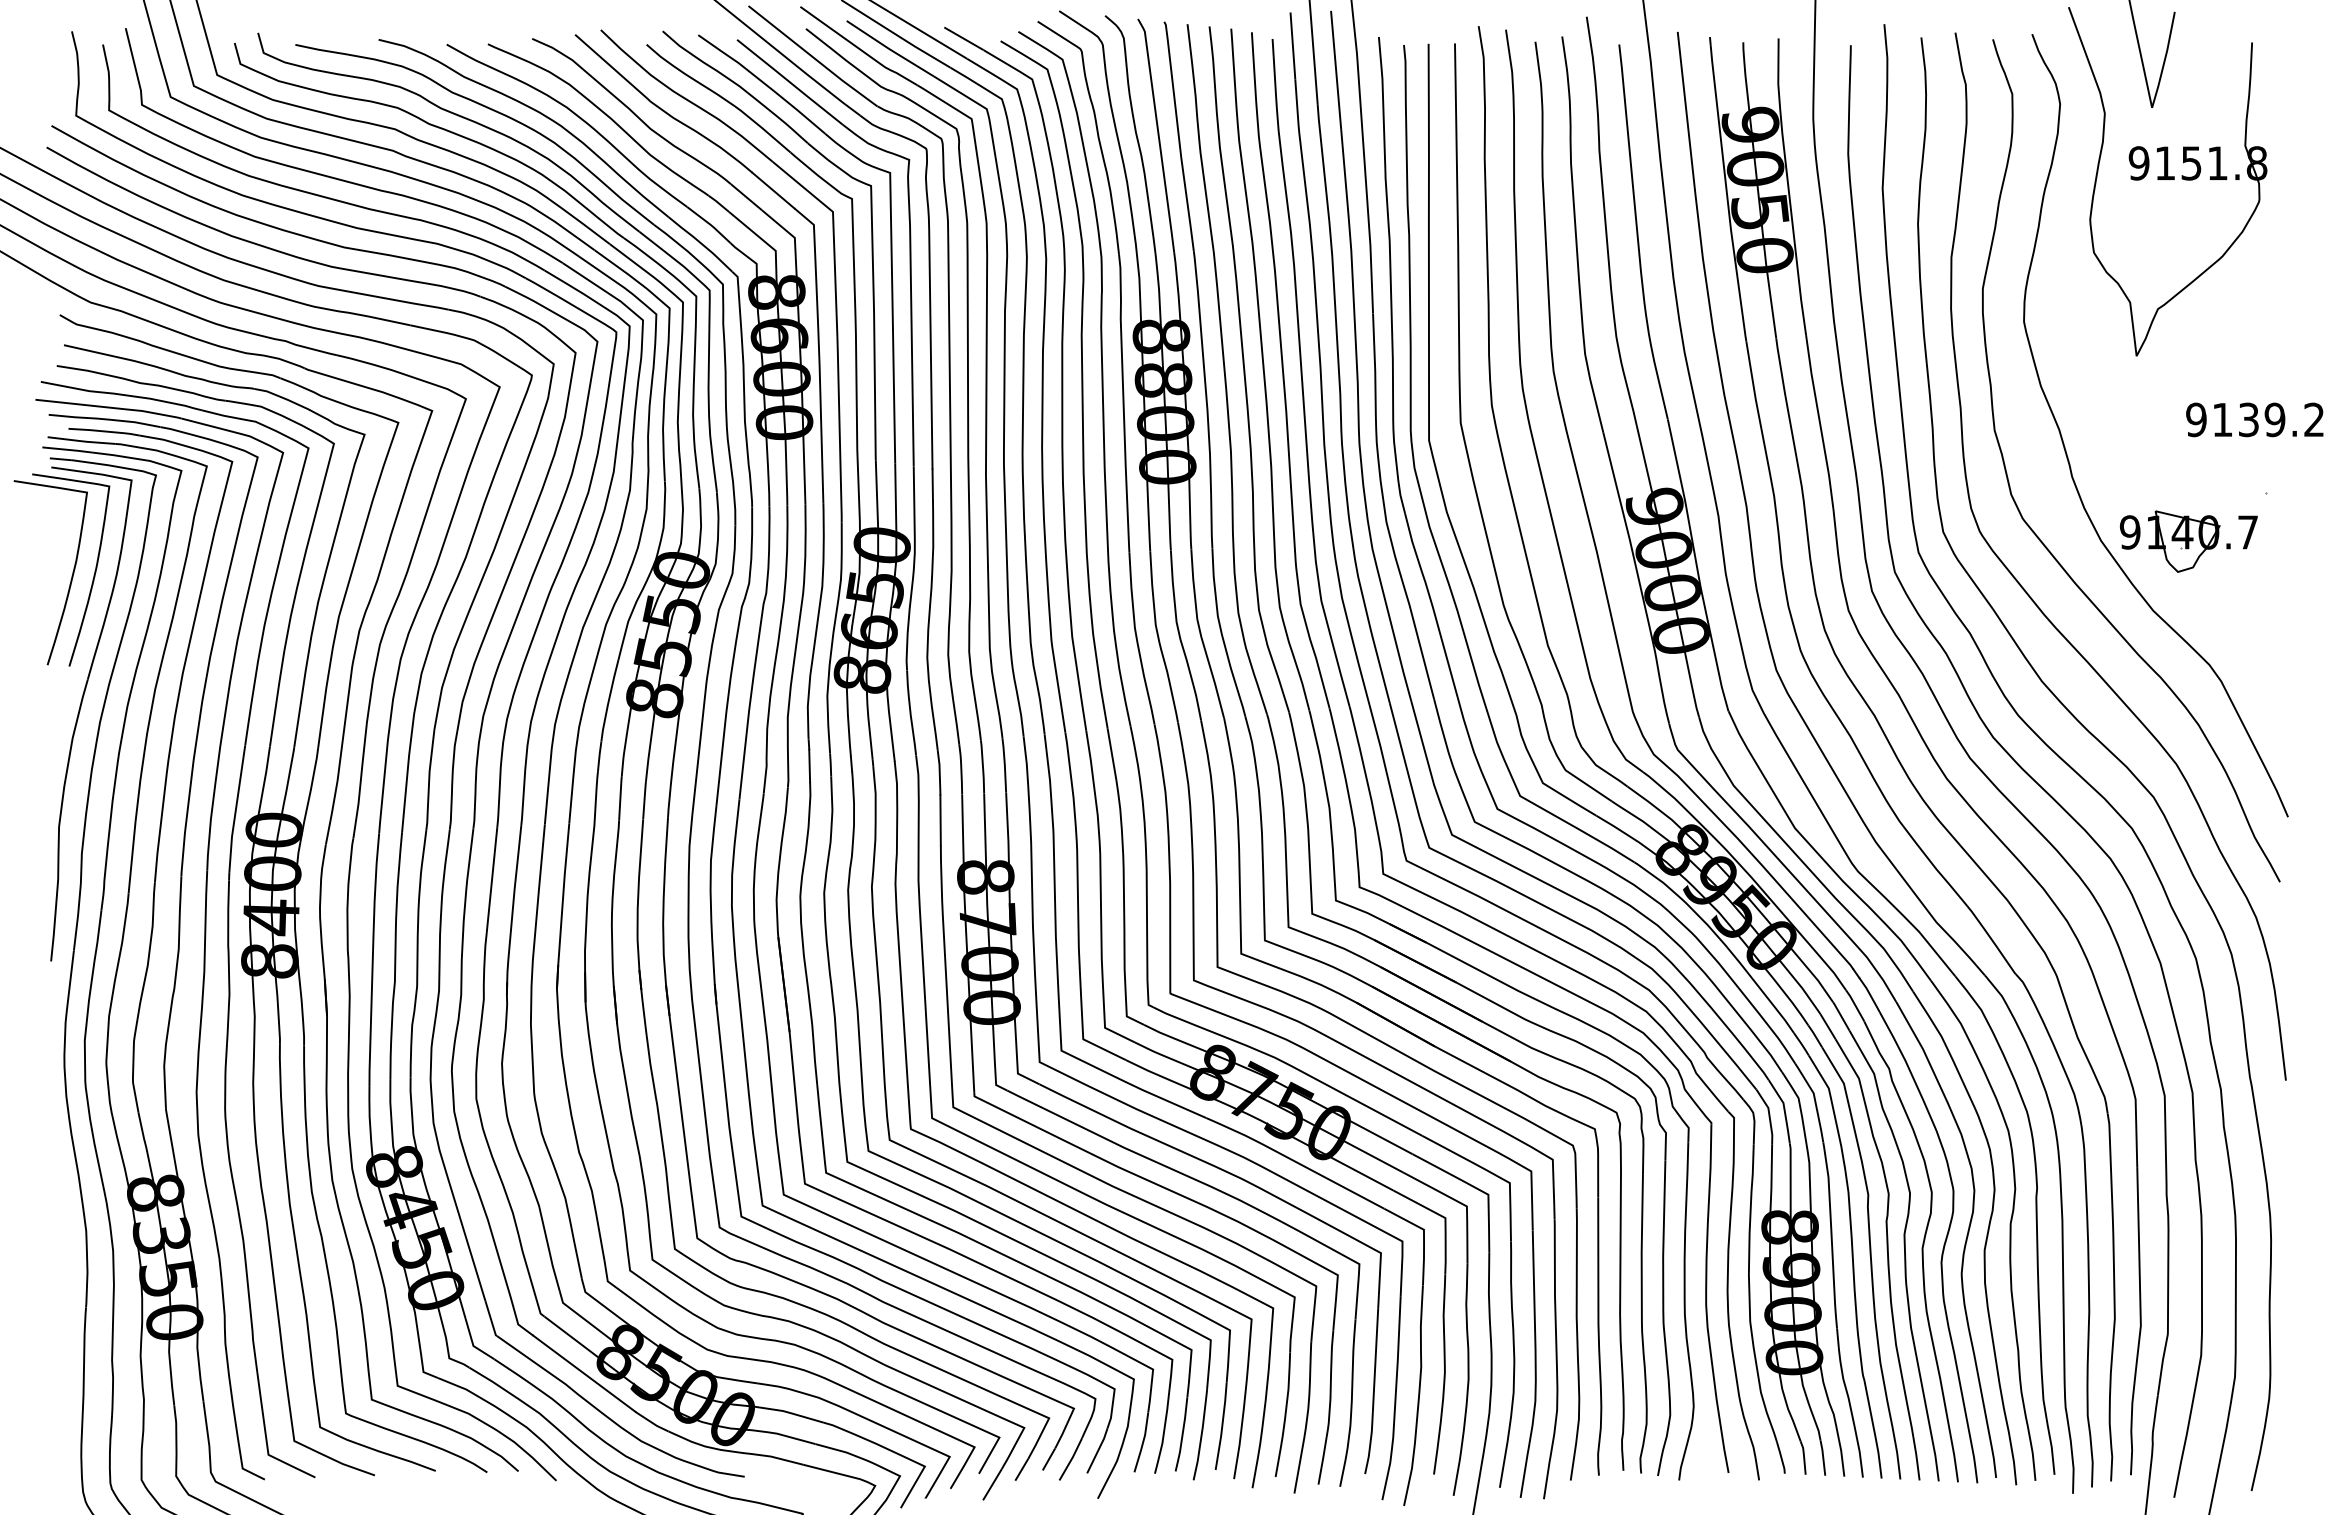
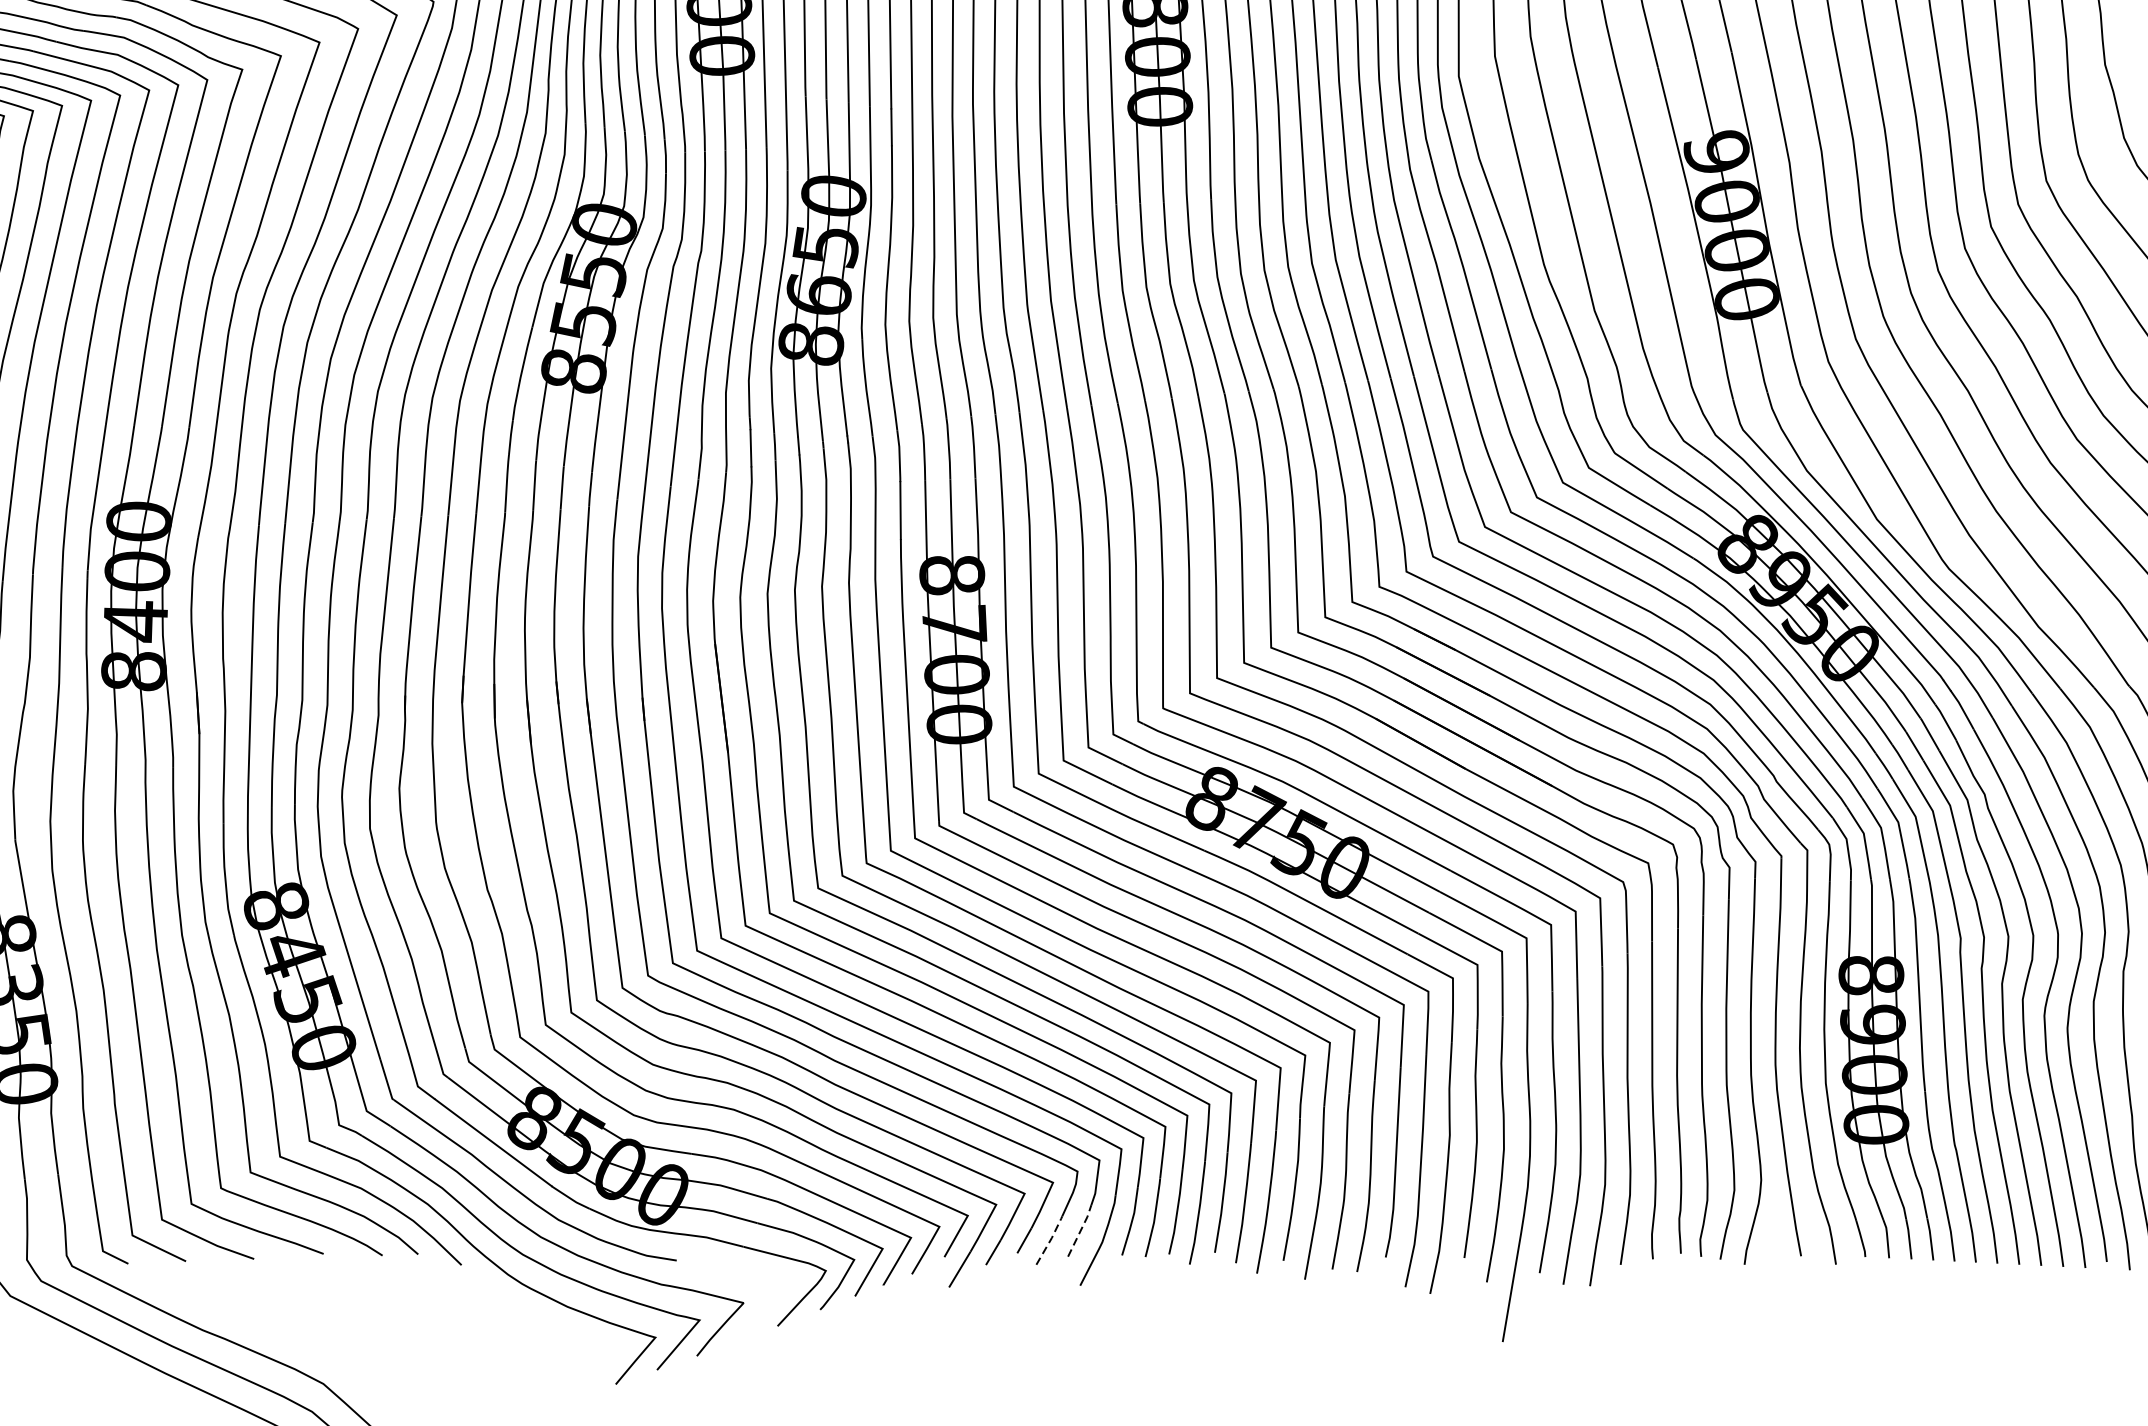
line: (1098, 1450) -> (1081, 1230), solid -> dashed
line: (1072, 1458) -> (1051, 1239), solid -> dashed

